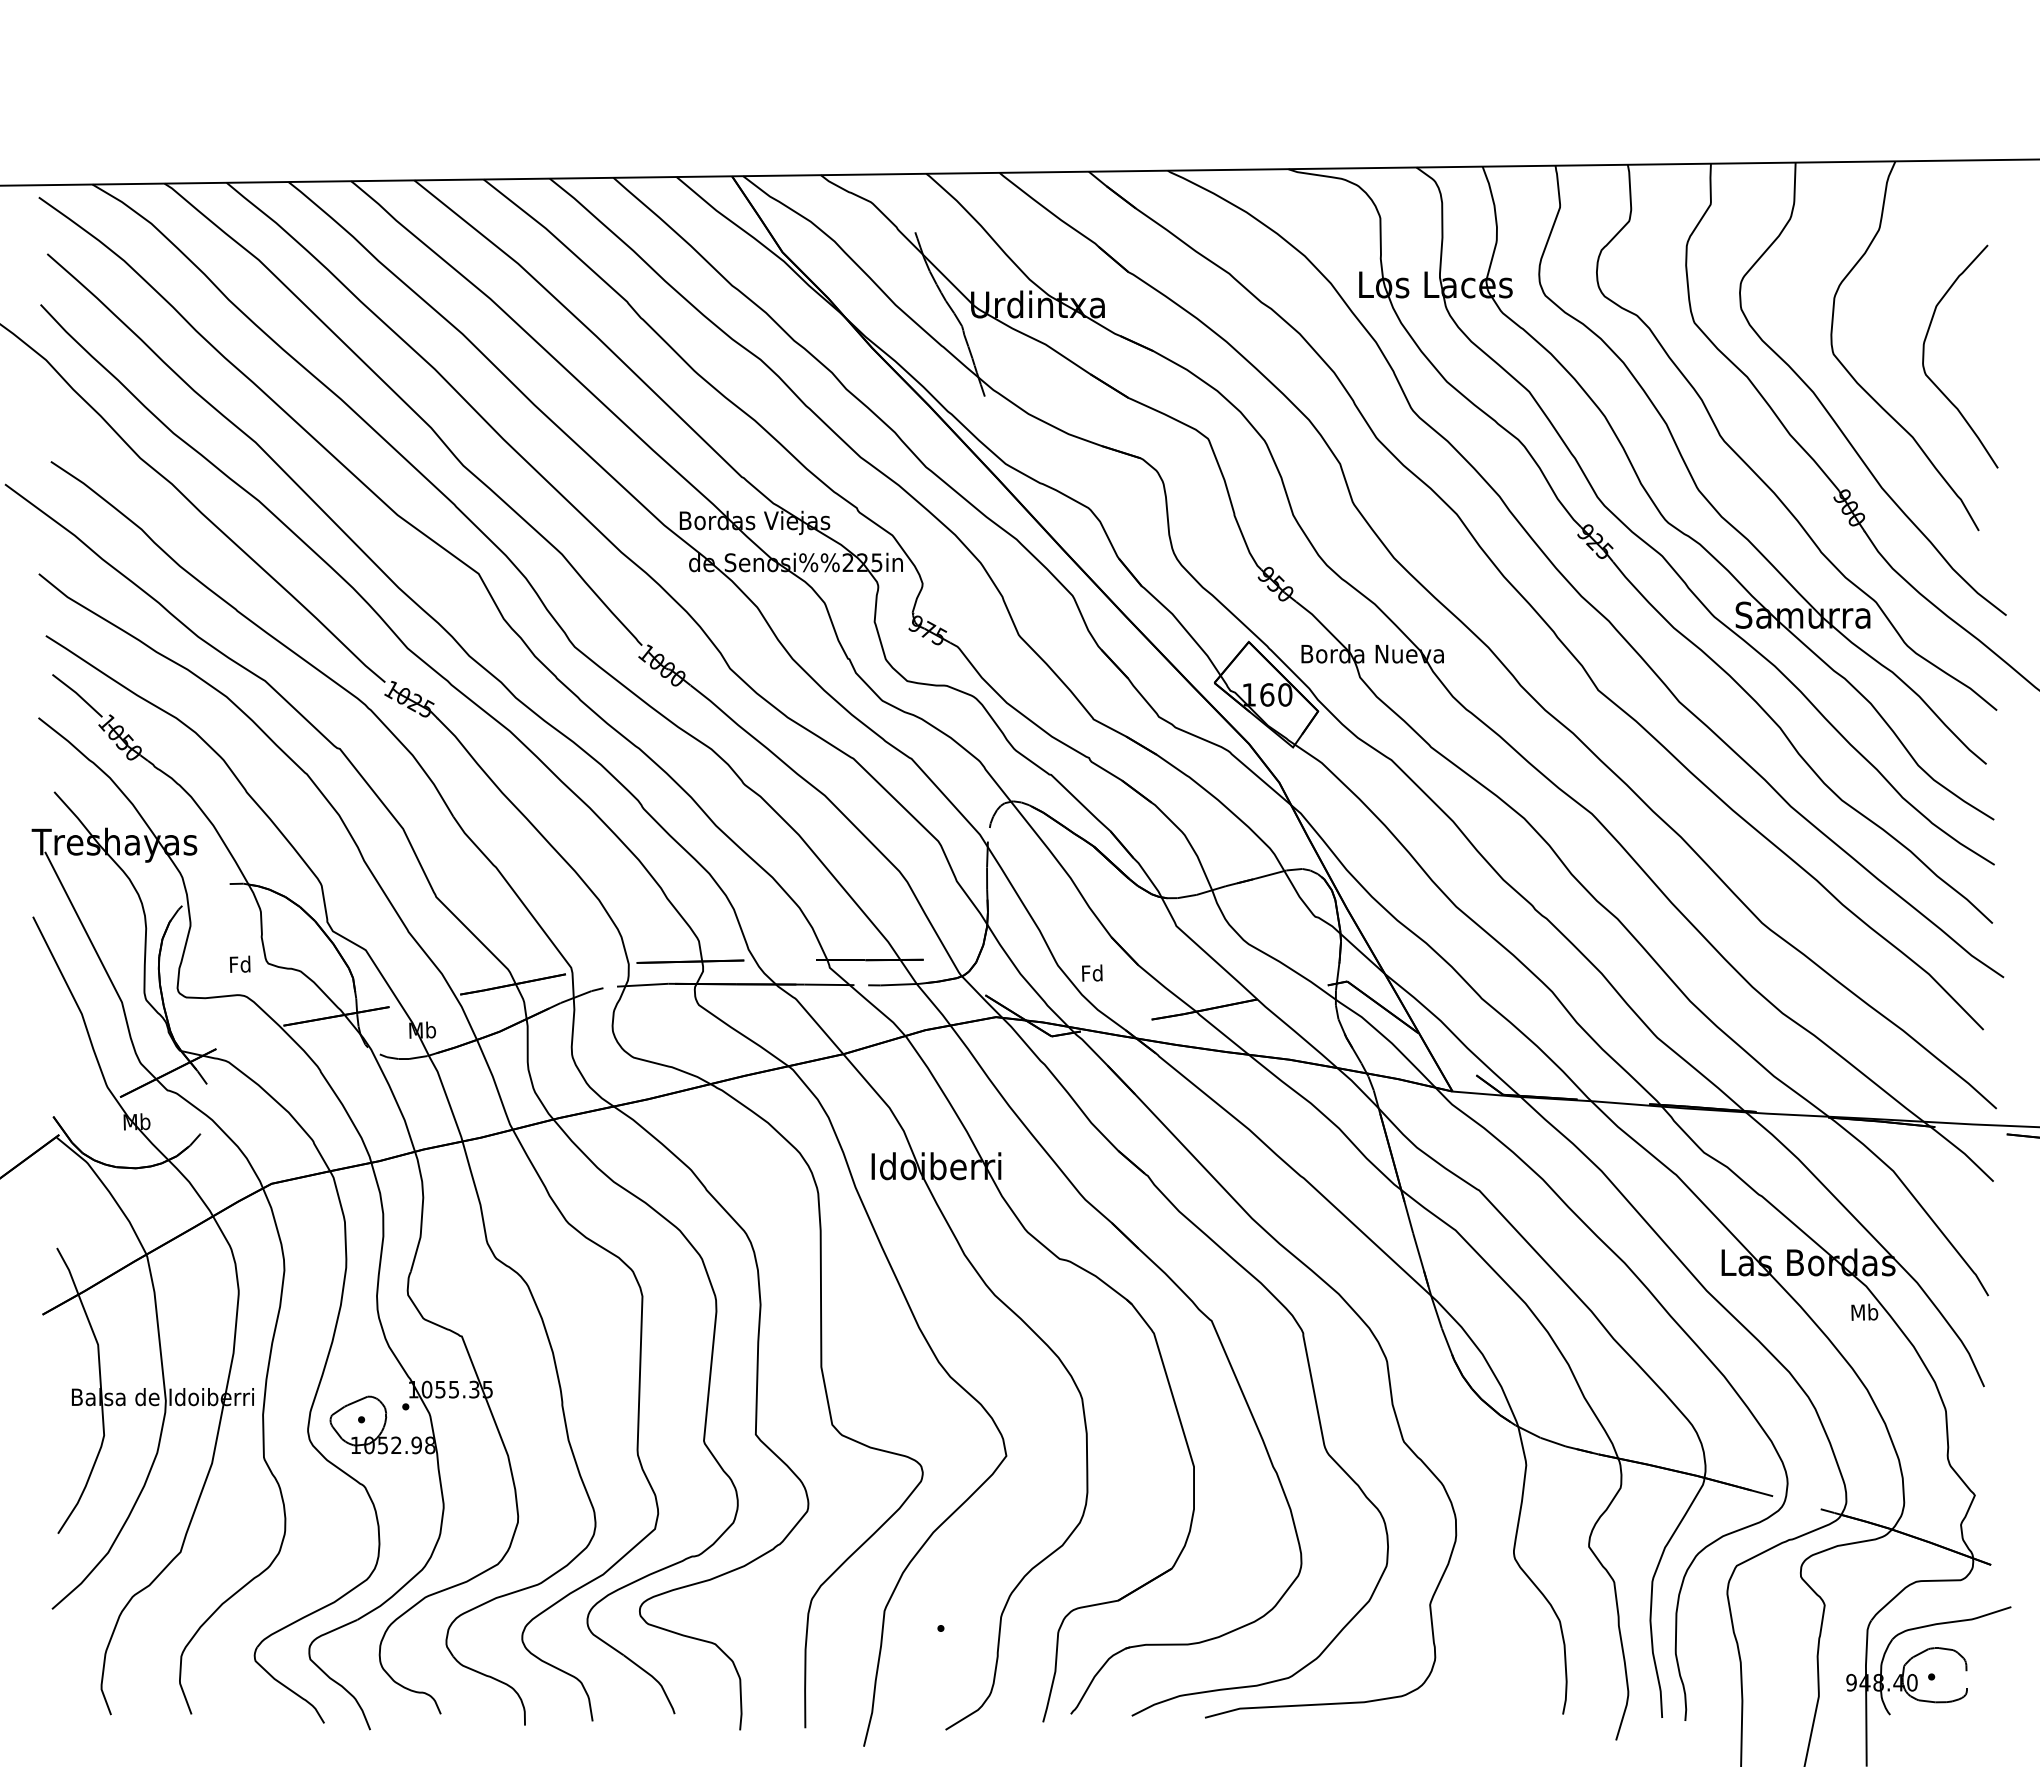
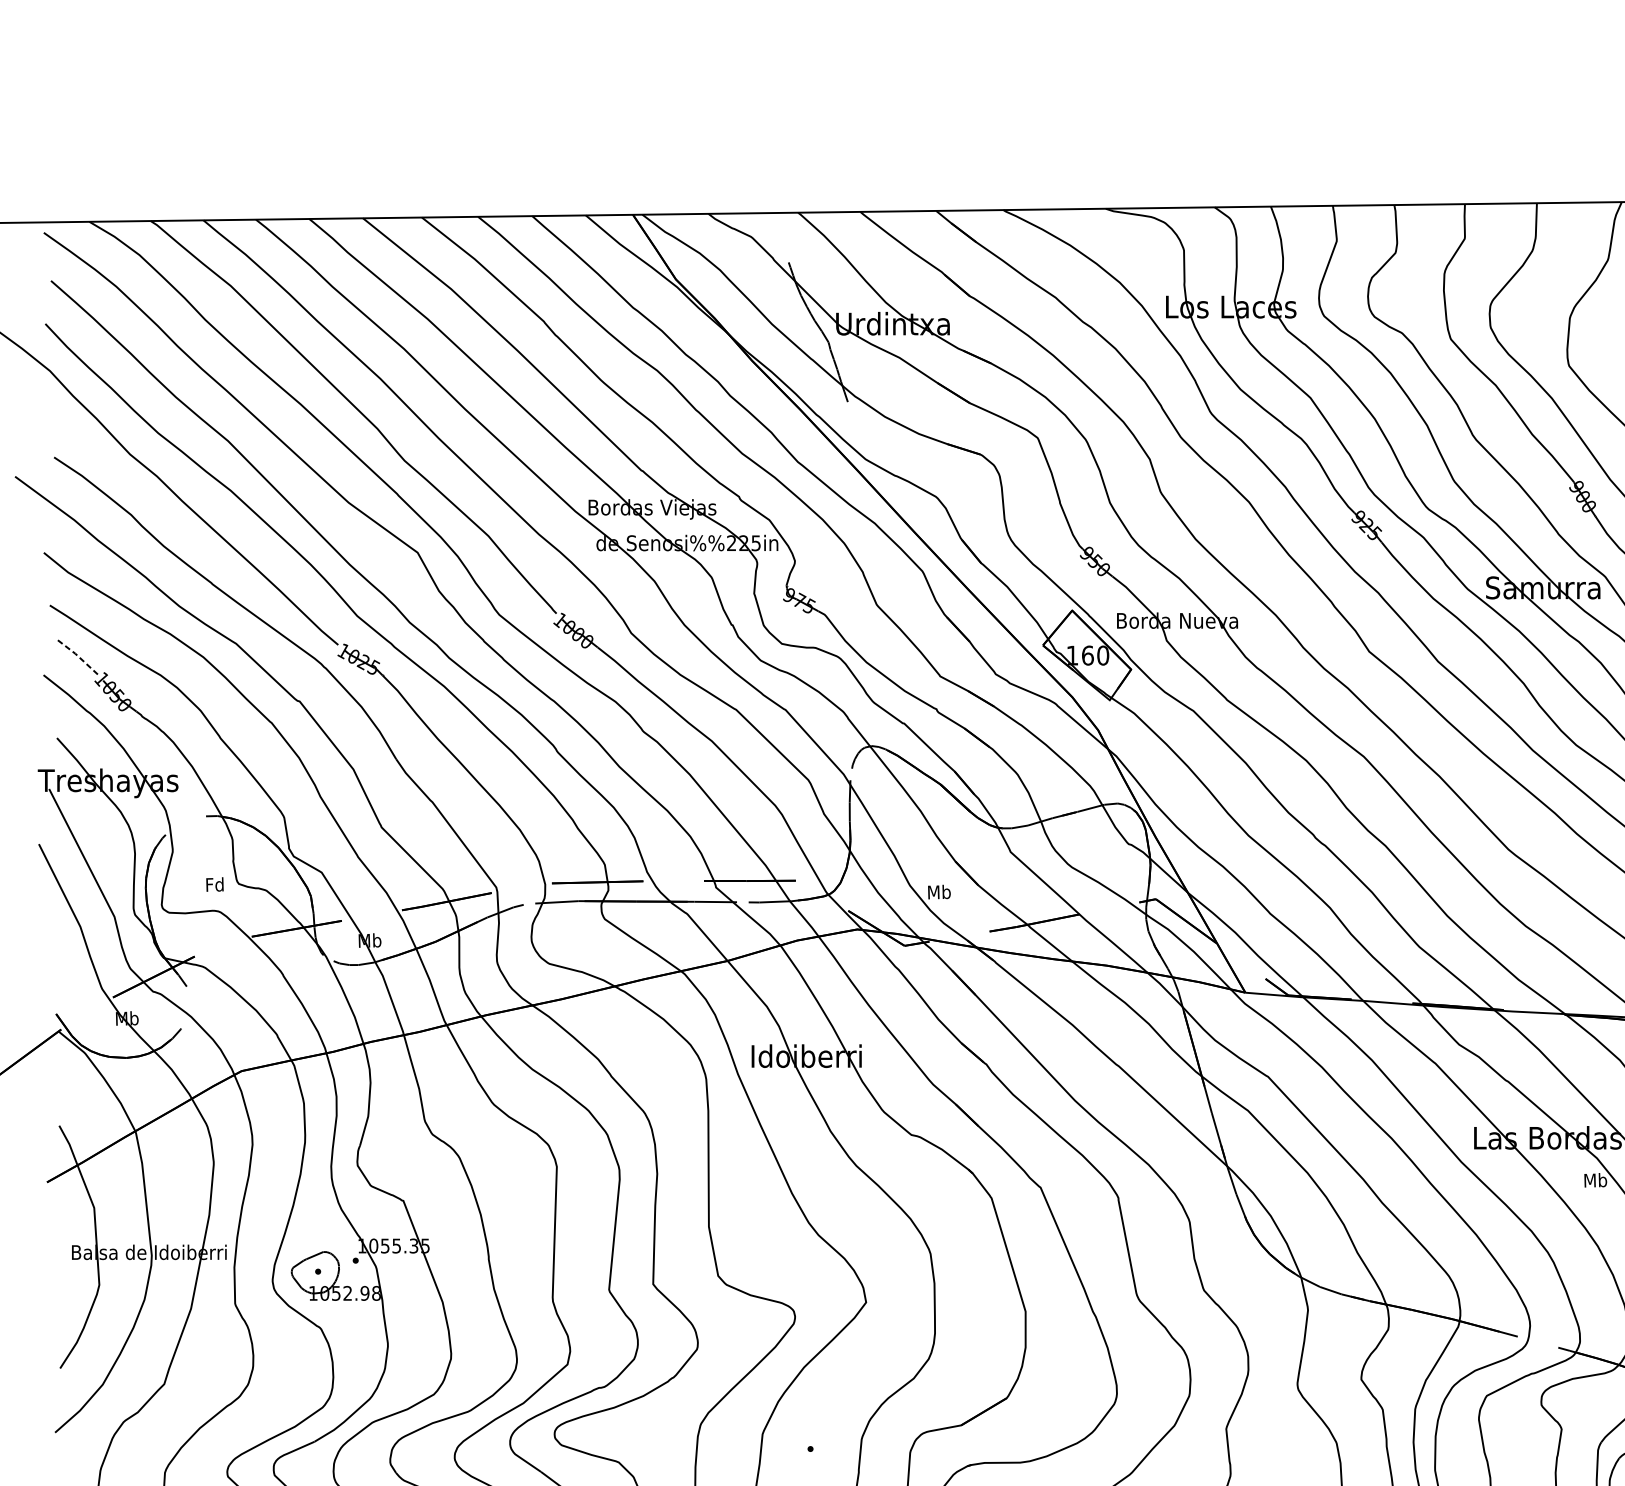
line: (77, 694) -> (76, 655), solid -> dashed
text: (1092, 972) -> (939, 891), Fd -> Mb

